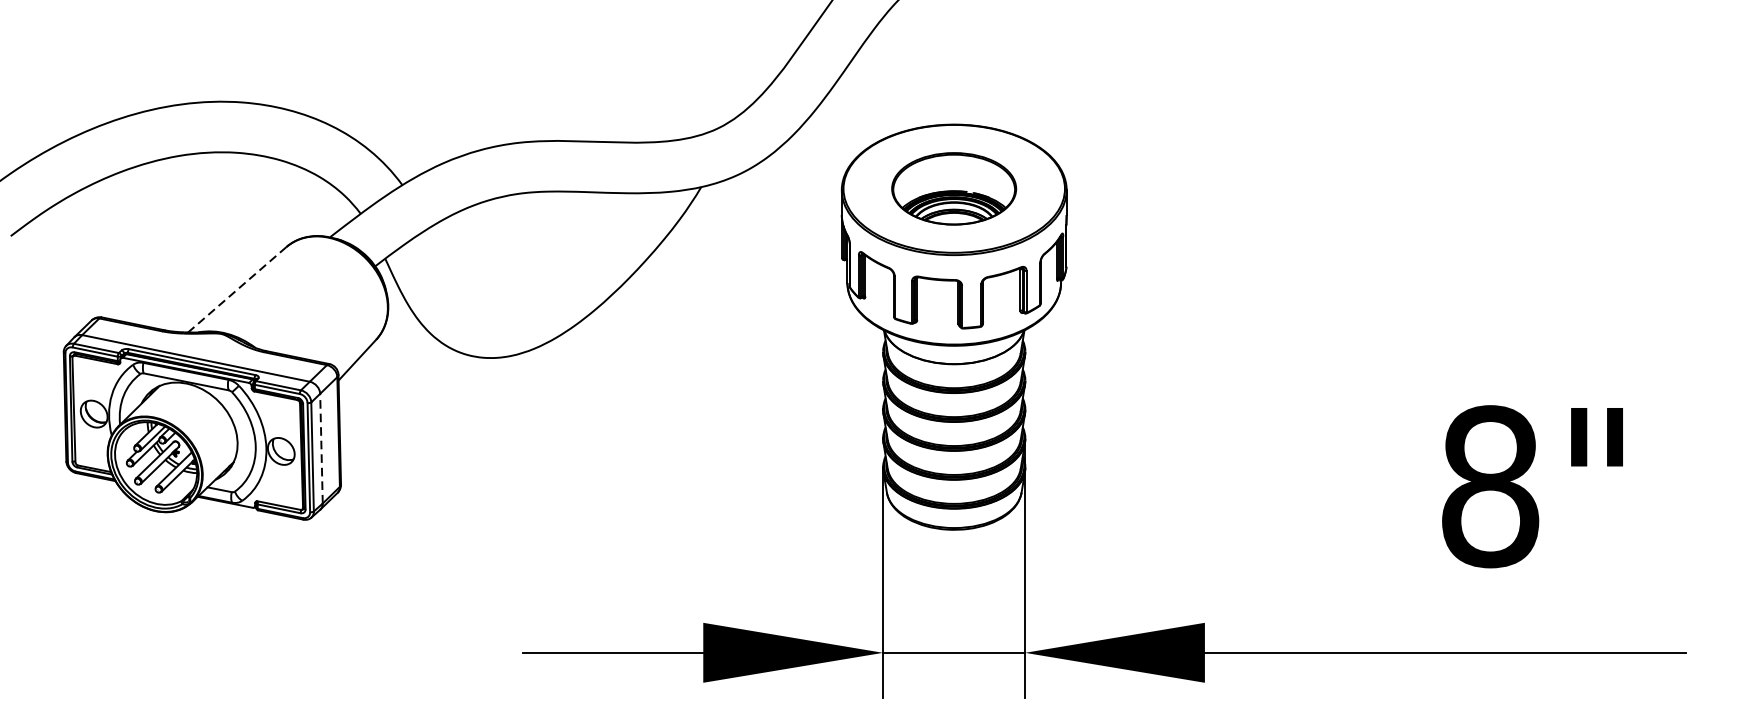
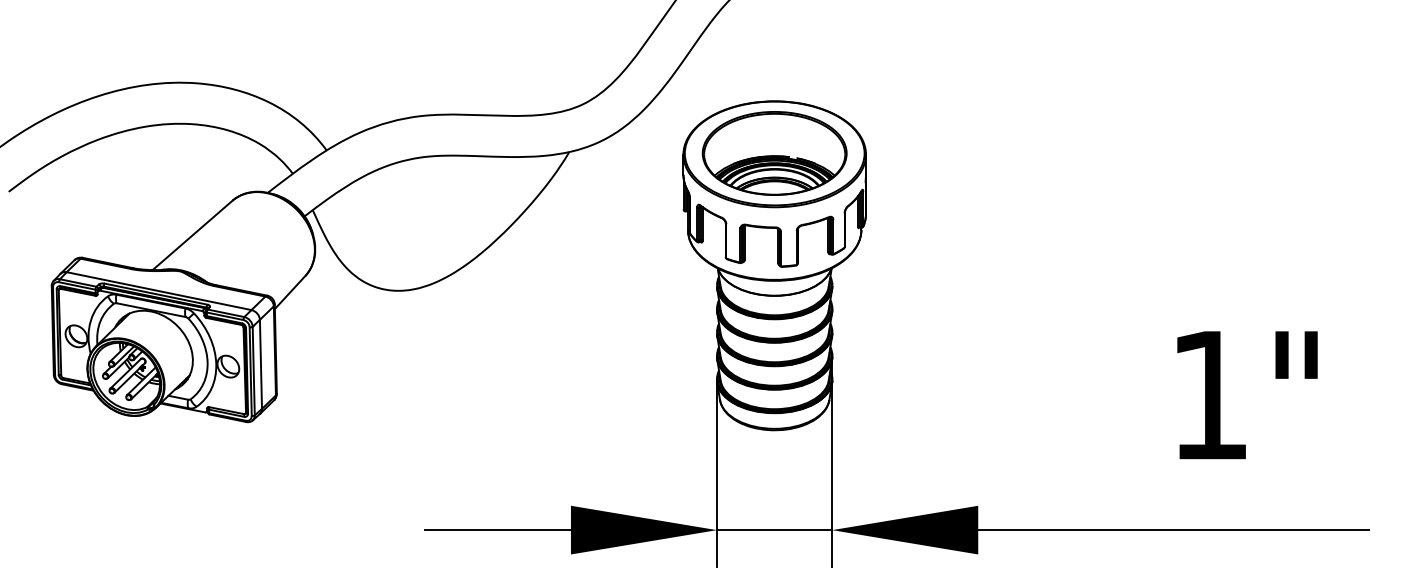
part: (953, 188) -> (774, 153), size x1.43
line: (237, 289) -> (192, 235), dashed -> solid
line: (320, 448) -> (260, 364), dashed -> solid
text: (1489, 486) -> (1209, 395), 8" -> 1"

